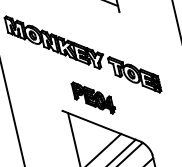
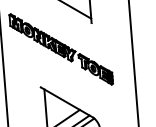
part: (94, 98) -> (64, 81), removed

